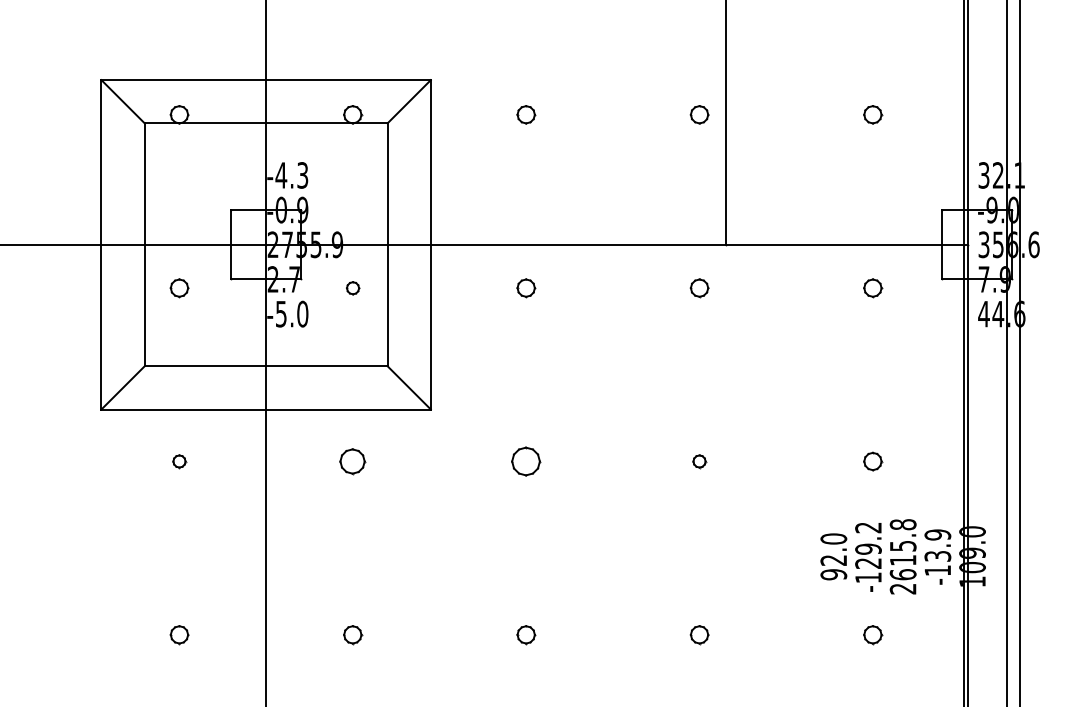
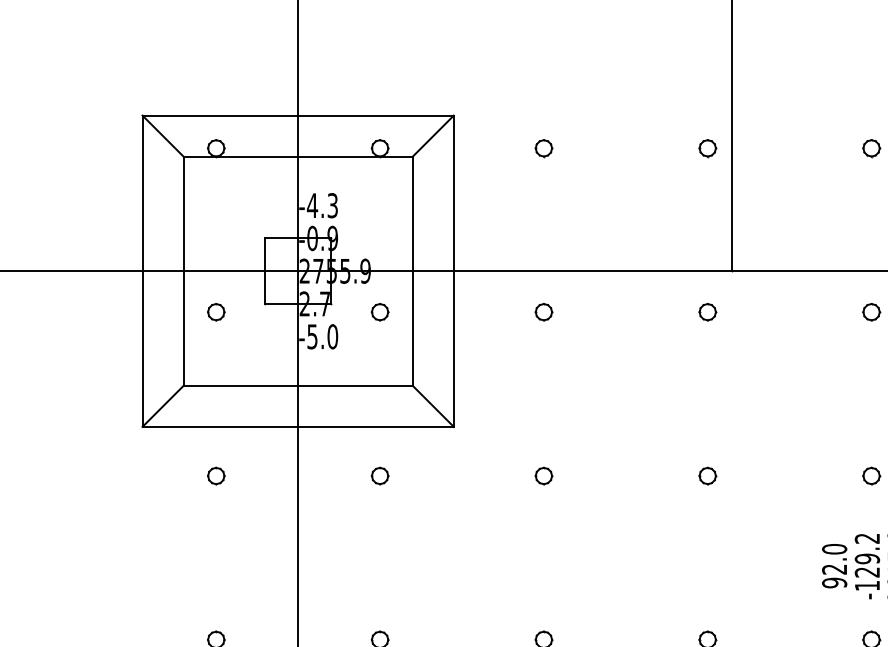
part: (353, 288) -> (380, 312), size x1.43
part: (179, 461) -> (216, 476), size x1.43
part: (353, 461) -> (380, 476), size x0.71
part: (526, 461) -> (544, 476), size x0.62
part: (699, 461) -> (707, 476), size x1.43

